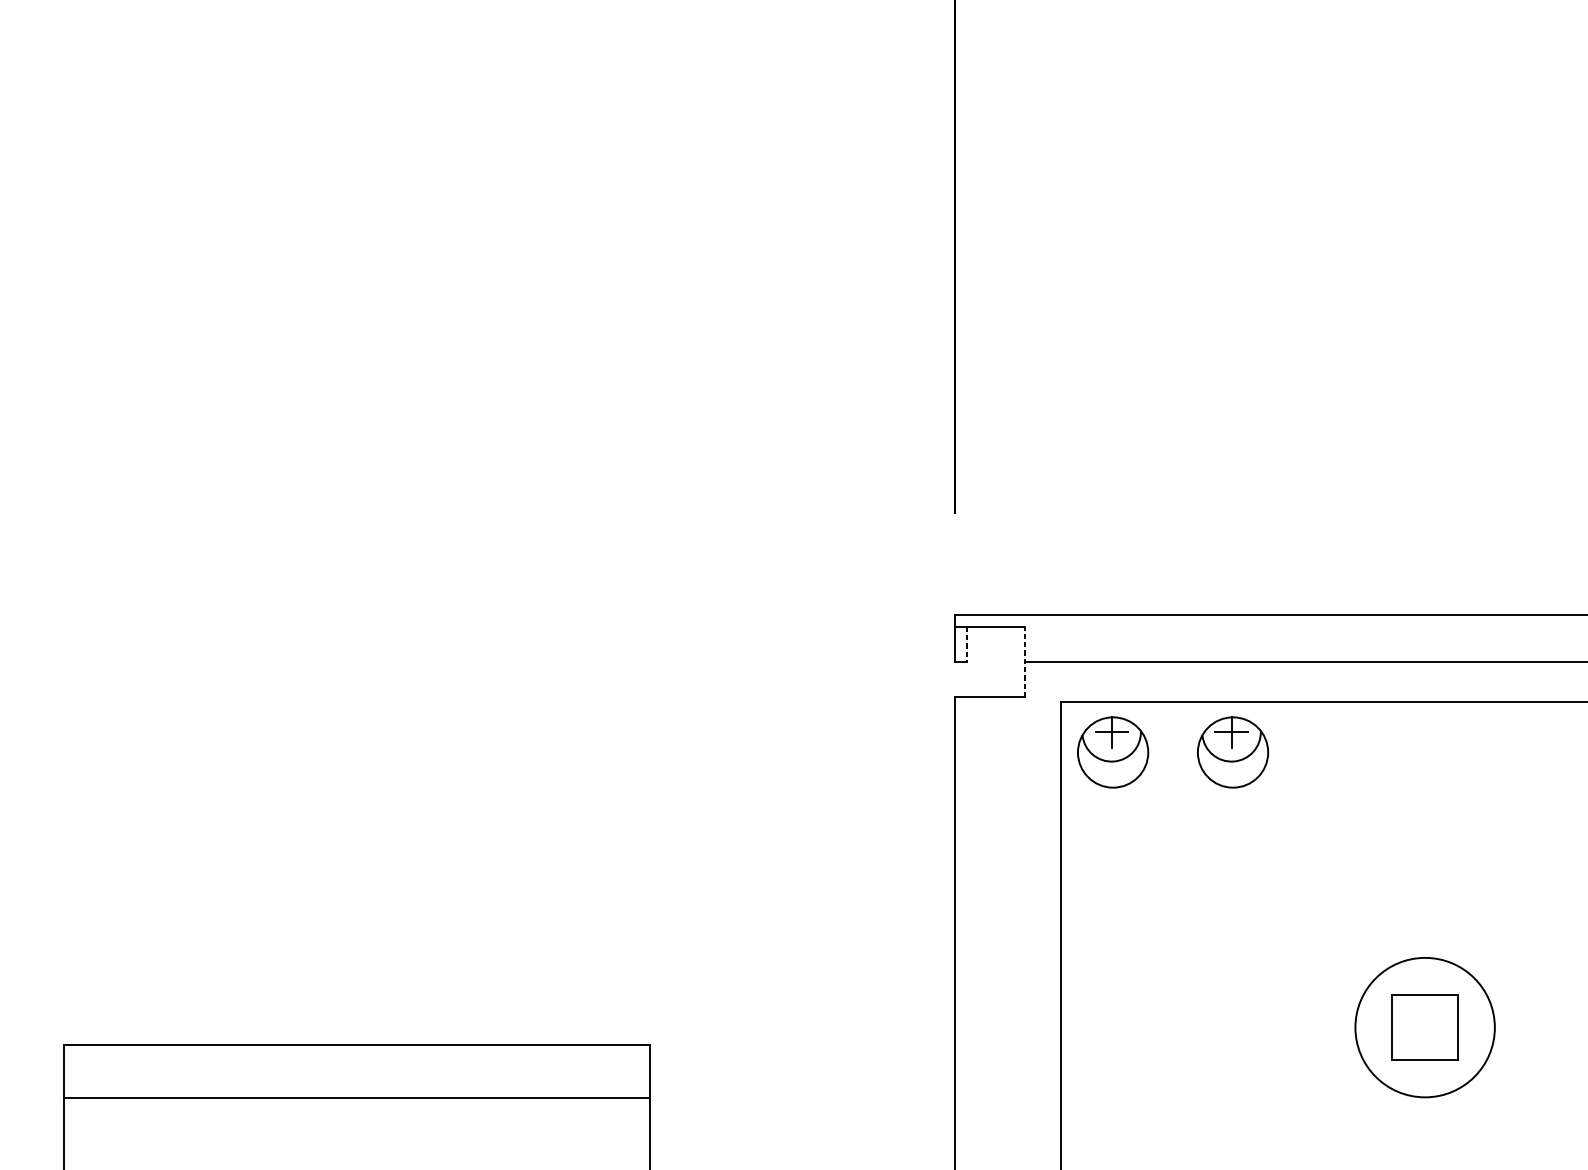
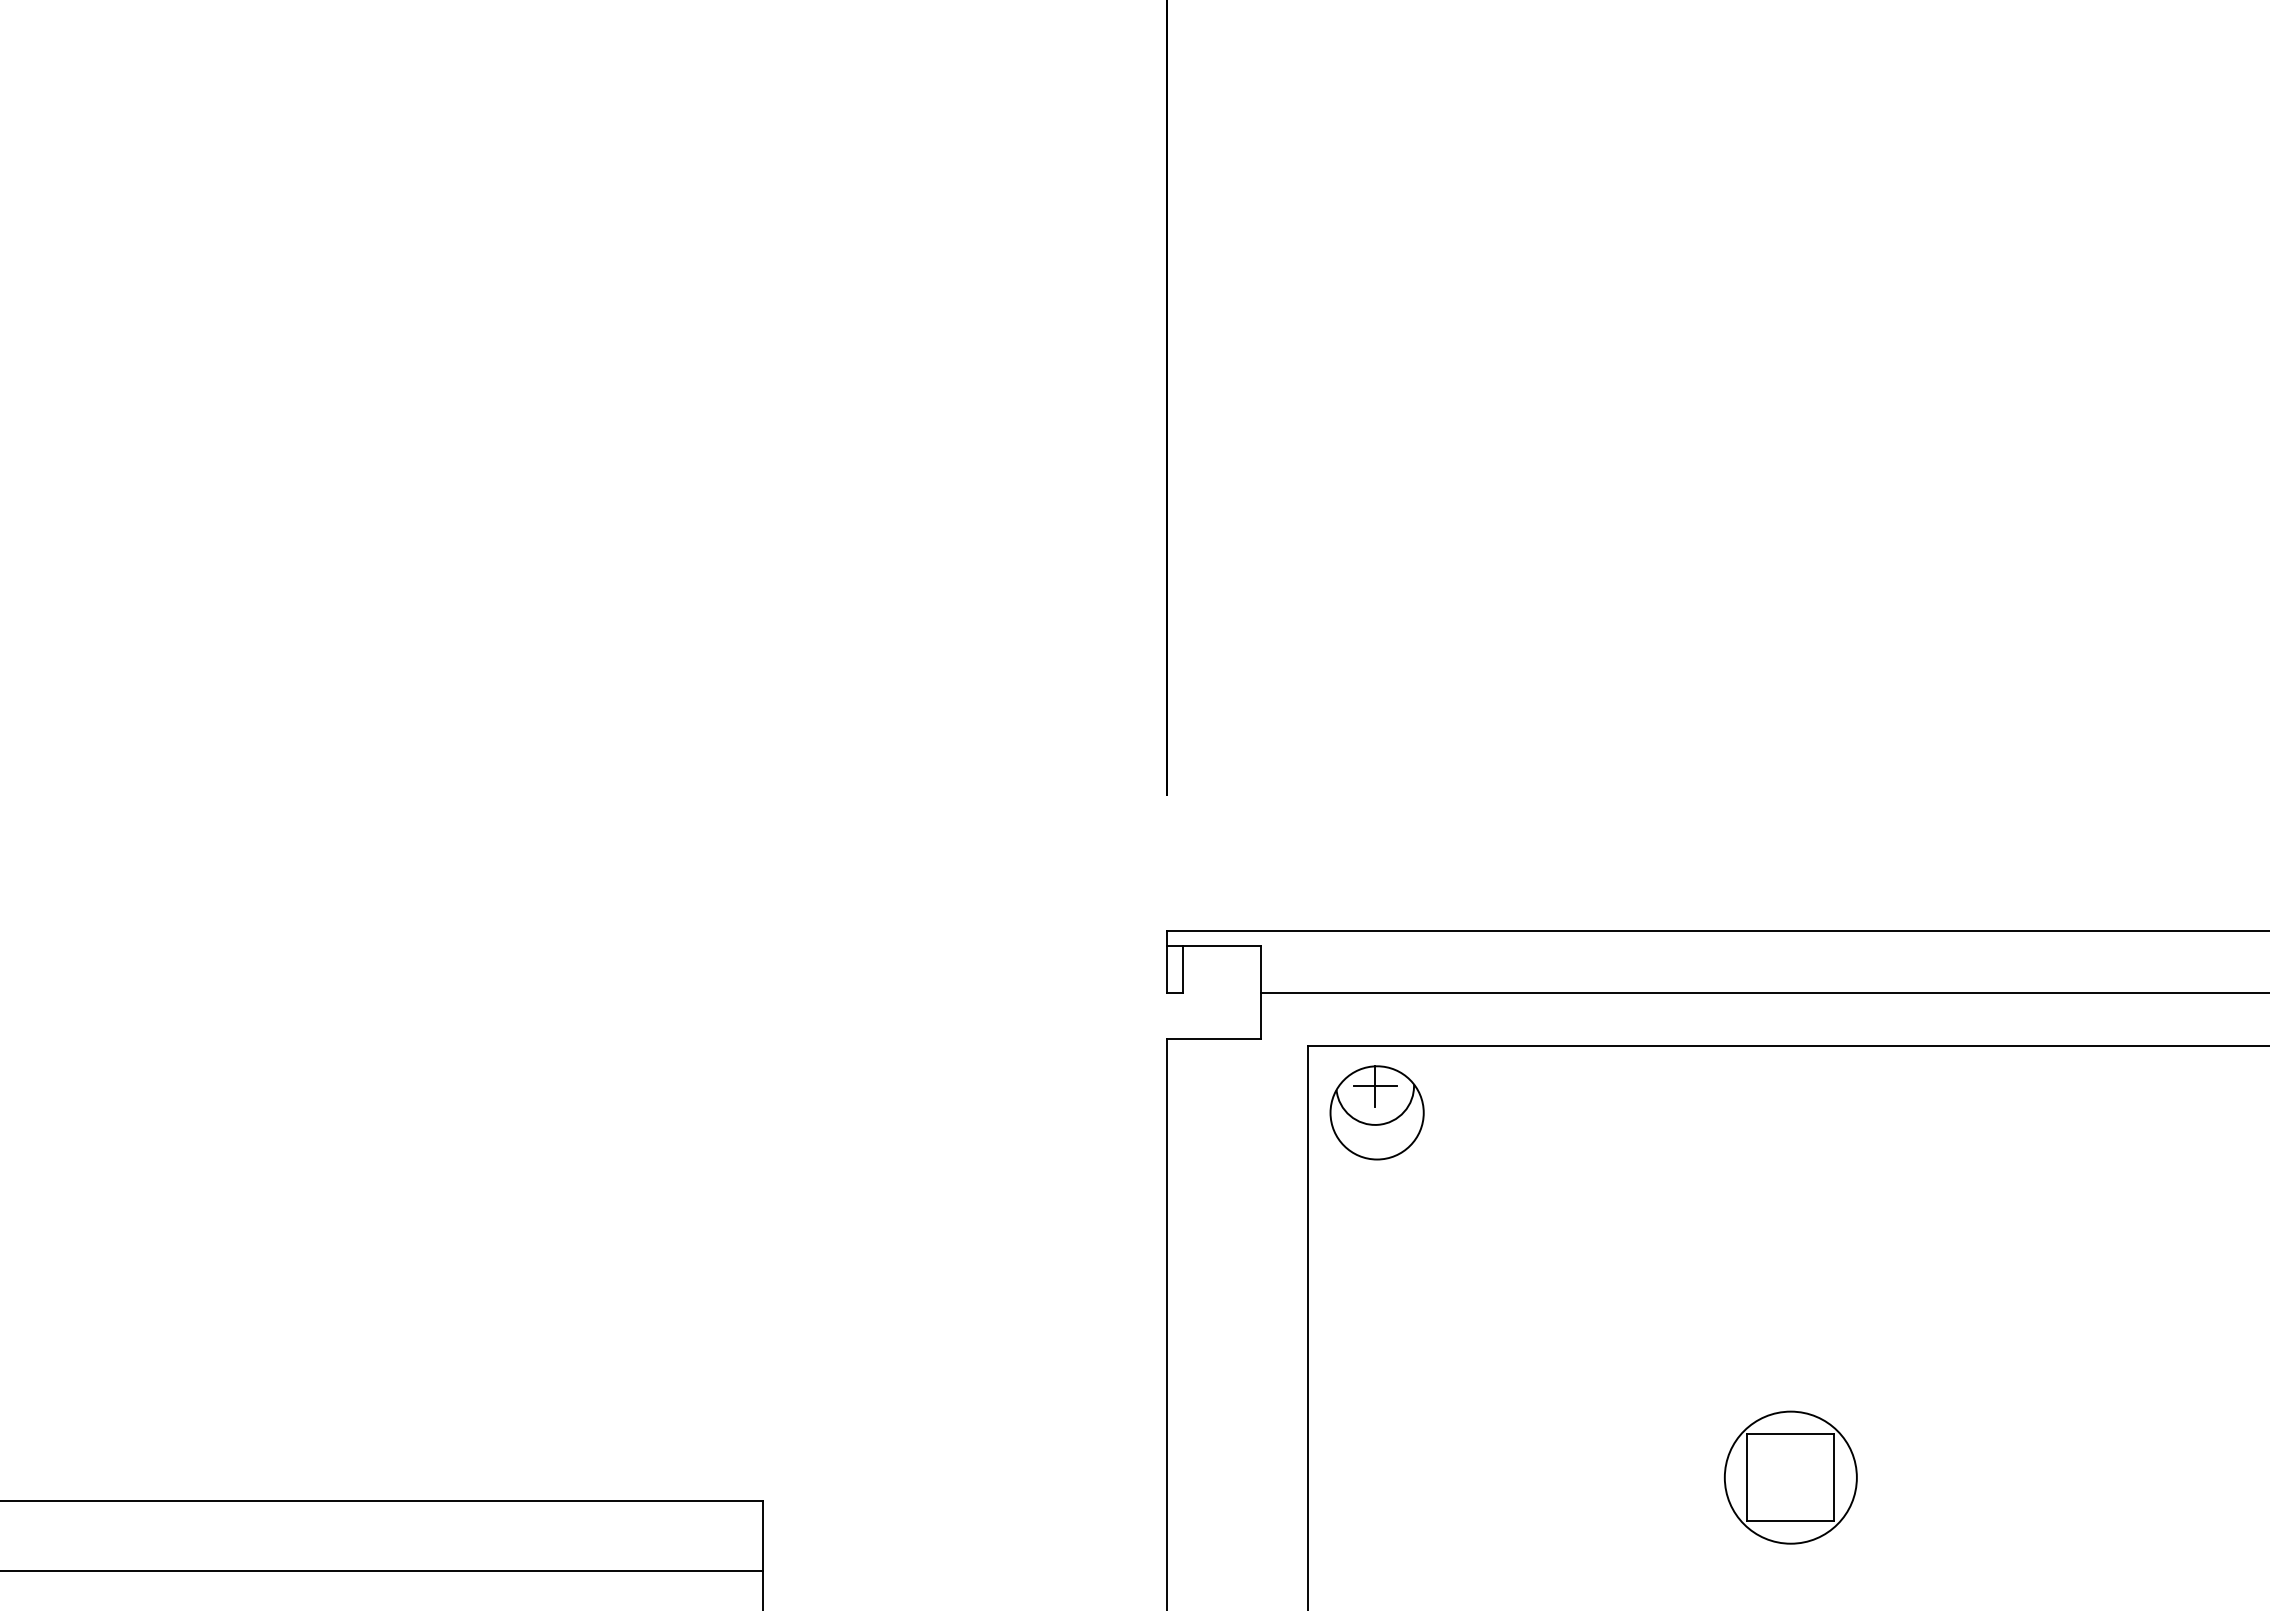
line: (966, 645) -> (1182, 970), dashed -> solid
line: (1025, 661) -> (1260, 992), dashed -> solid
part: (1232, 752) -> (1535, 1112), removed
circle: (1424, 1027) -> (1790, 1477), size x0.71

